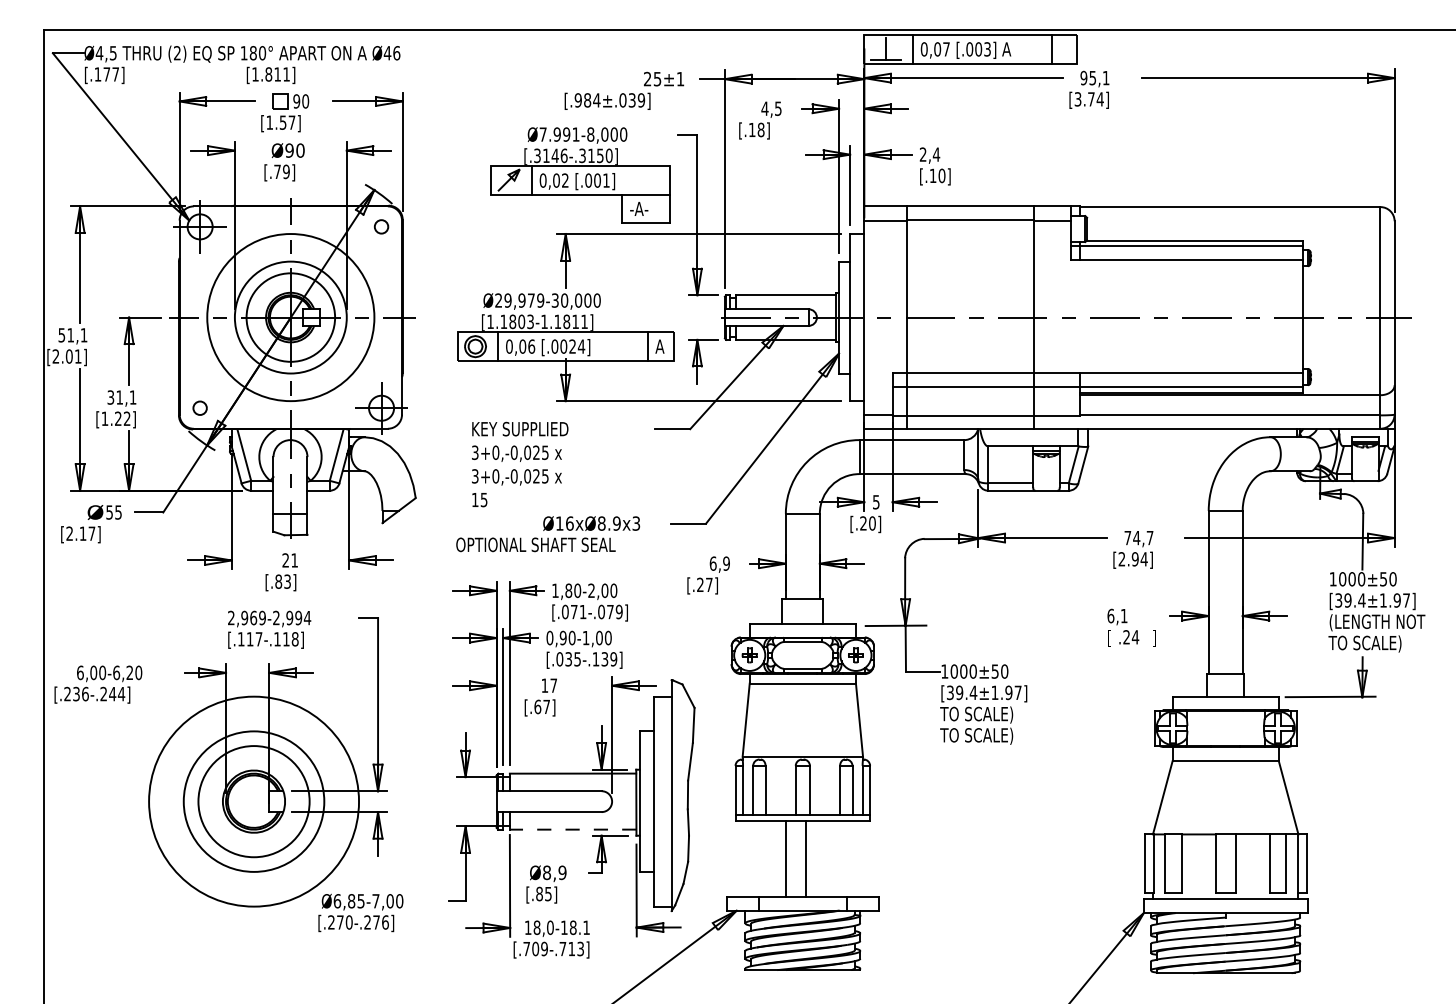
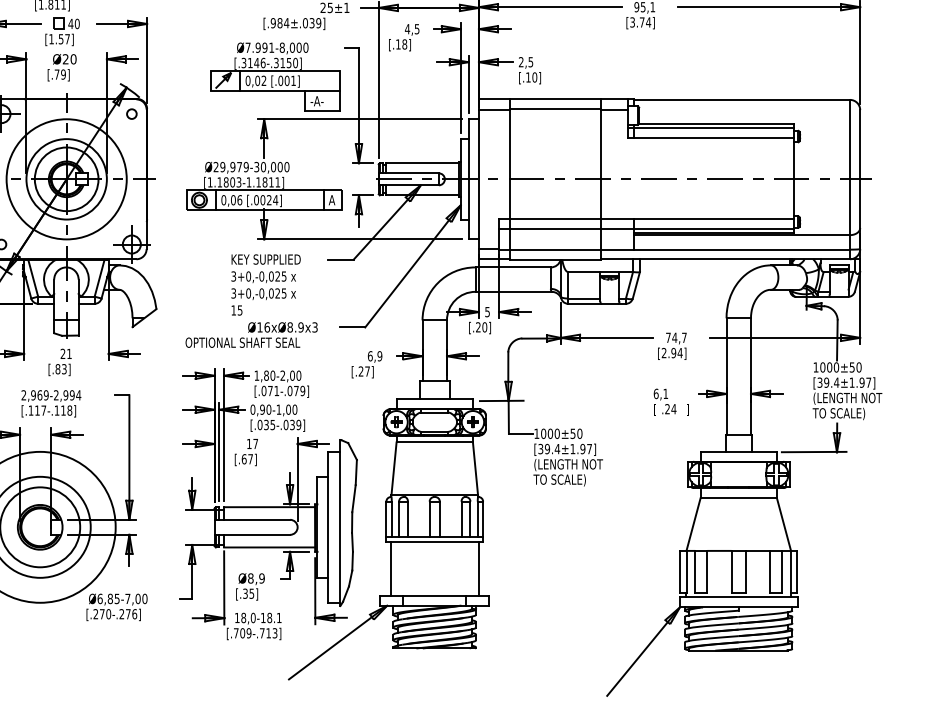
text: (296, 101) -> (70, 23), 90 -> 40
text: (289, 150) -> (65, 59), Ø90 -> Ø20
text: (936, 154) -> (530, 62), 2,4 -> 2,5
text: (520, 464) -> (266, 284), moved
text: (595, 659) -> (285, 425), [.035-.139] -> [.035-.039]
text: (988, 714) -> (568, 464), TO SCALE) -> (LENGTH NOT
line: (572, 829) -> (269, 547), dashed -> solid
line: (786, 859) -> (391, 568), moved
line: (805, 859) -> (478, 568), moved
text: (539, 893) -> (245, 593), [.85] -> [.35]

